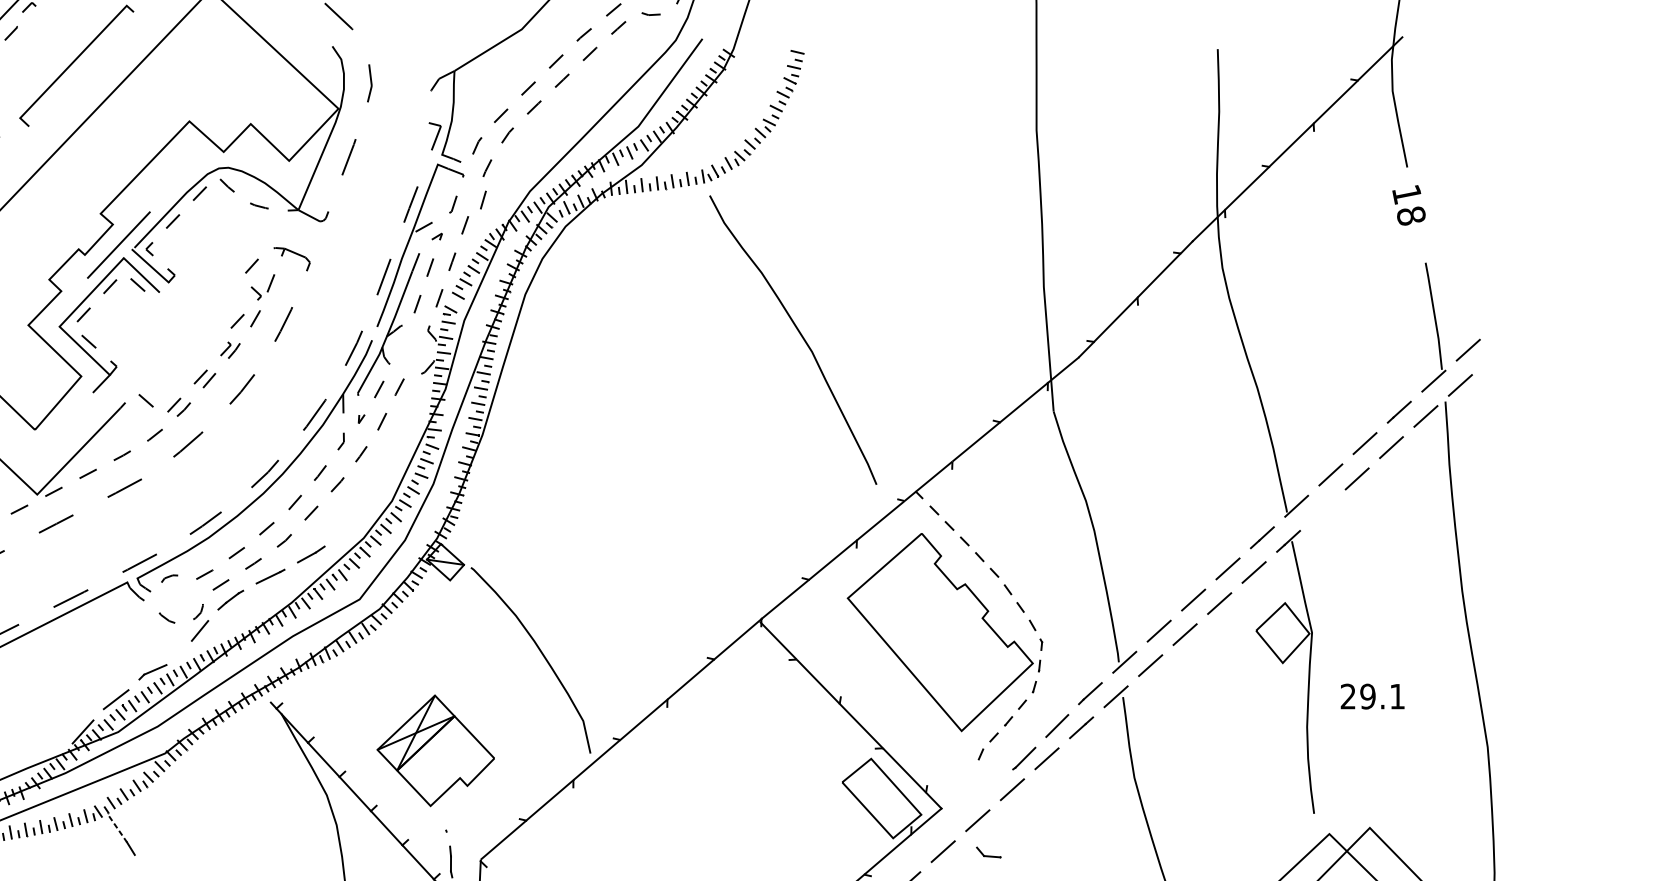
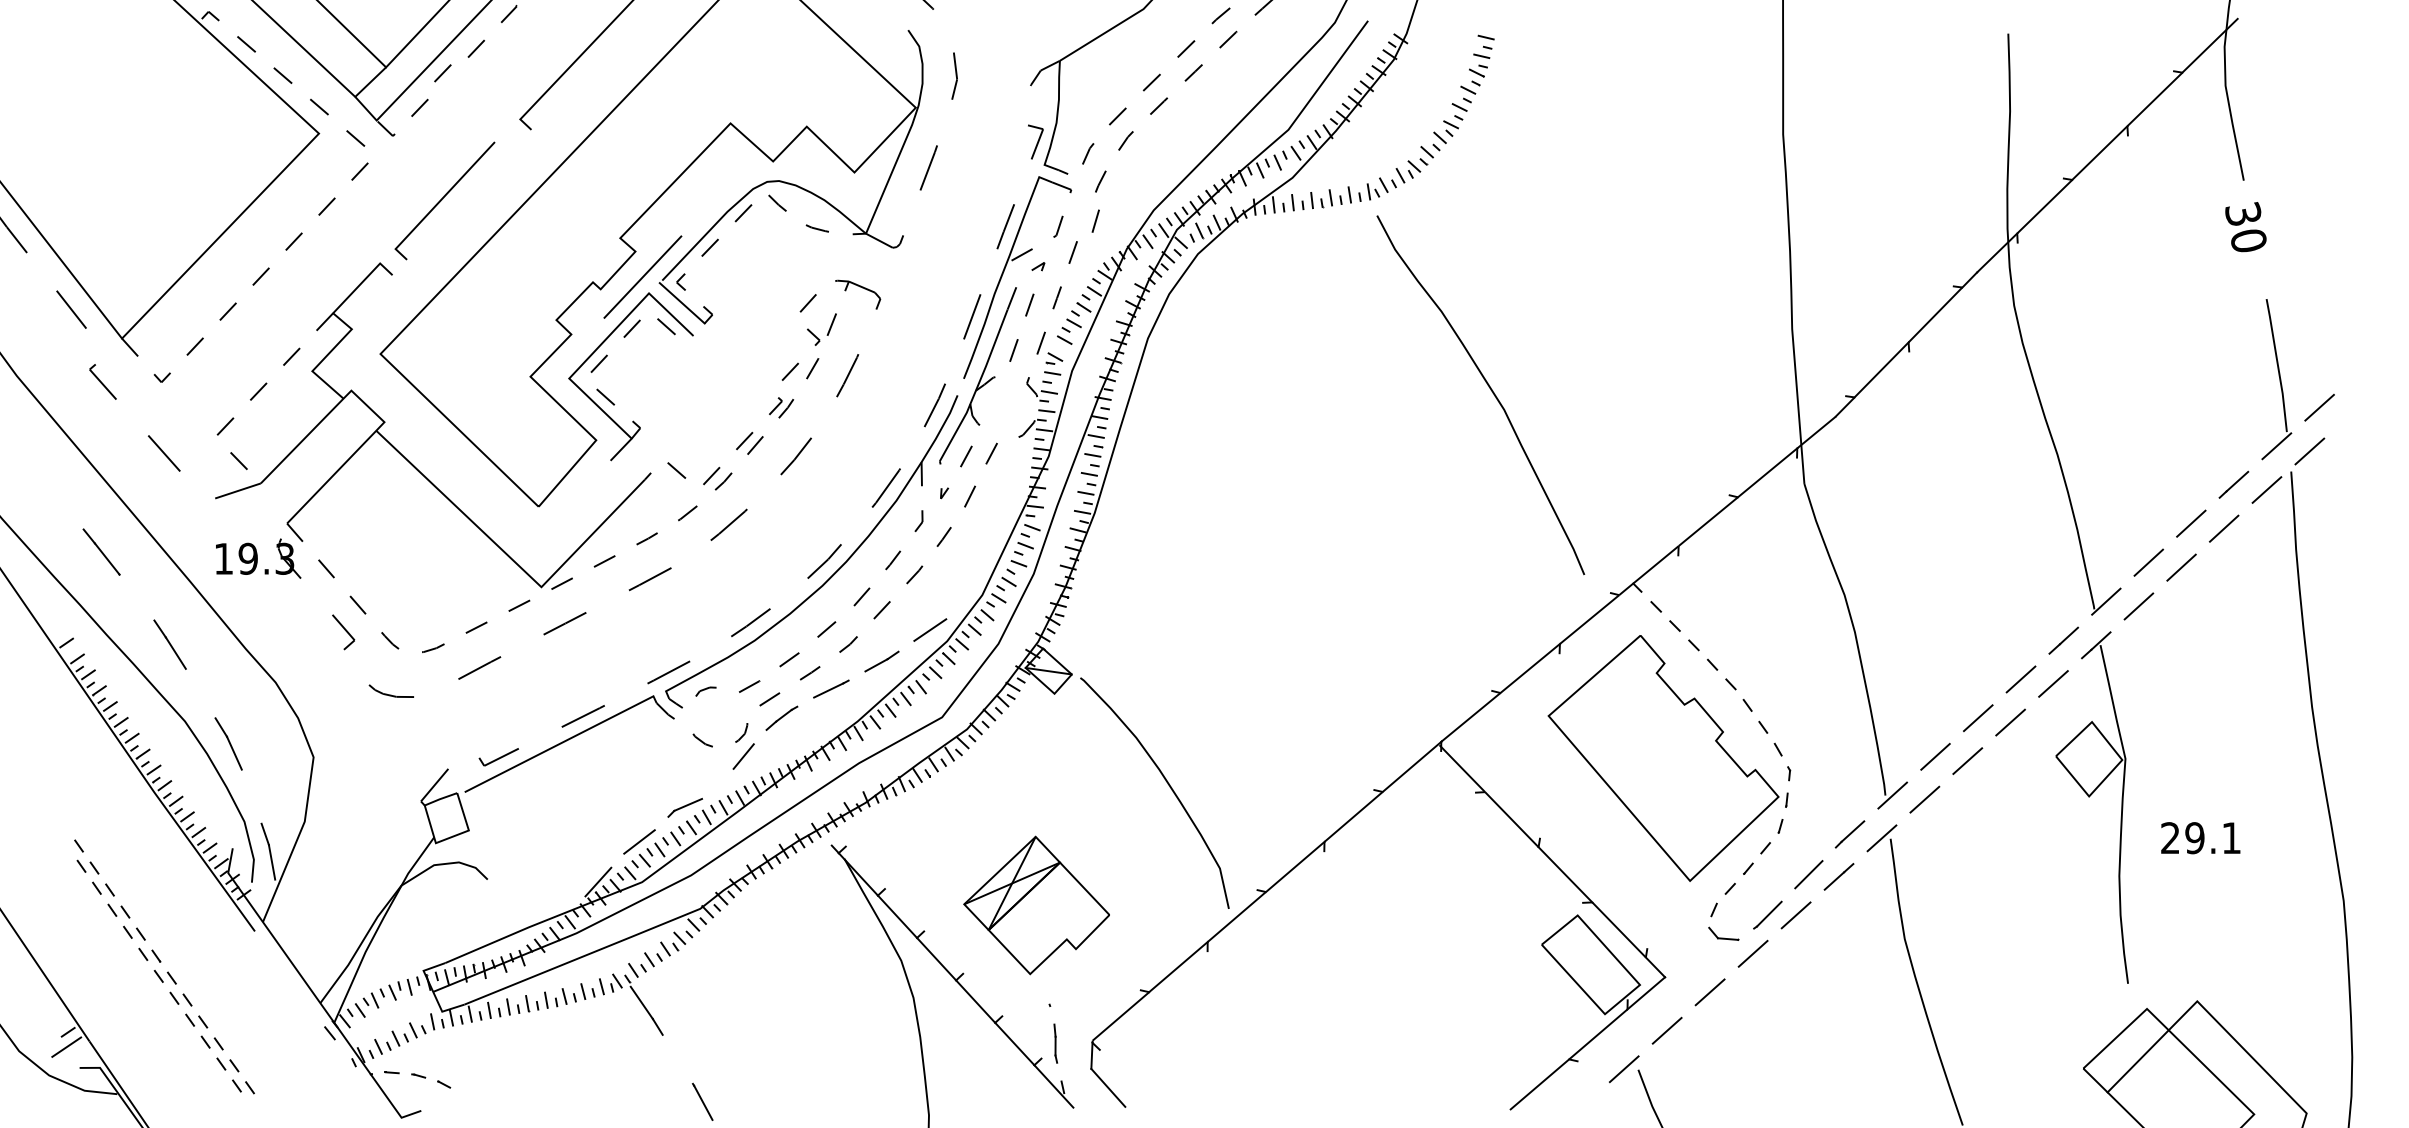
text: (1408, 205) -> (2245, 227), 18 -> 30
line: (1322, 510) -> (2138, 606), added
line: (350, 528) -> (930, 629), added
line: (117, 828) -> (641, 1002), dashed -> solid
part: (988, 852) -> (1723, 933), moved

